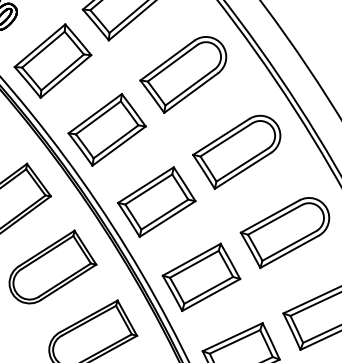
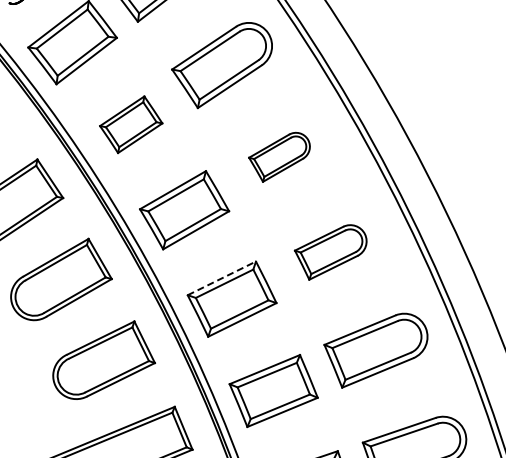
part: (106, 129) -> (130, 124), size x0.7
part: (237, 152) -> (279, 157), size x0.6
part: (285, 233) -> (330, 252), size x0.7
line: (192, 259) -> (222, 278), solid -> dashed

